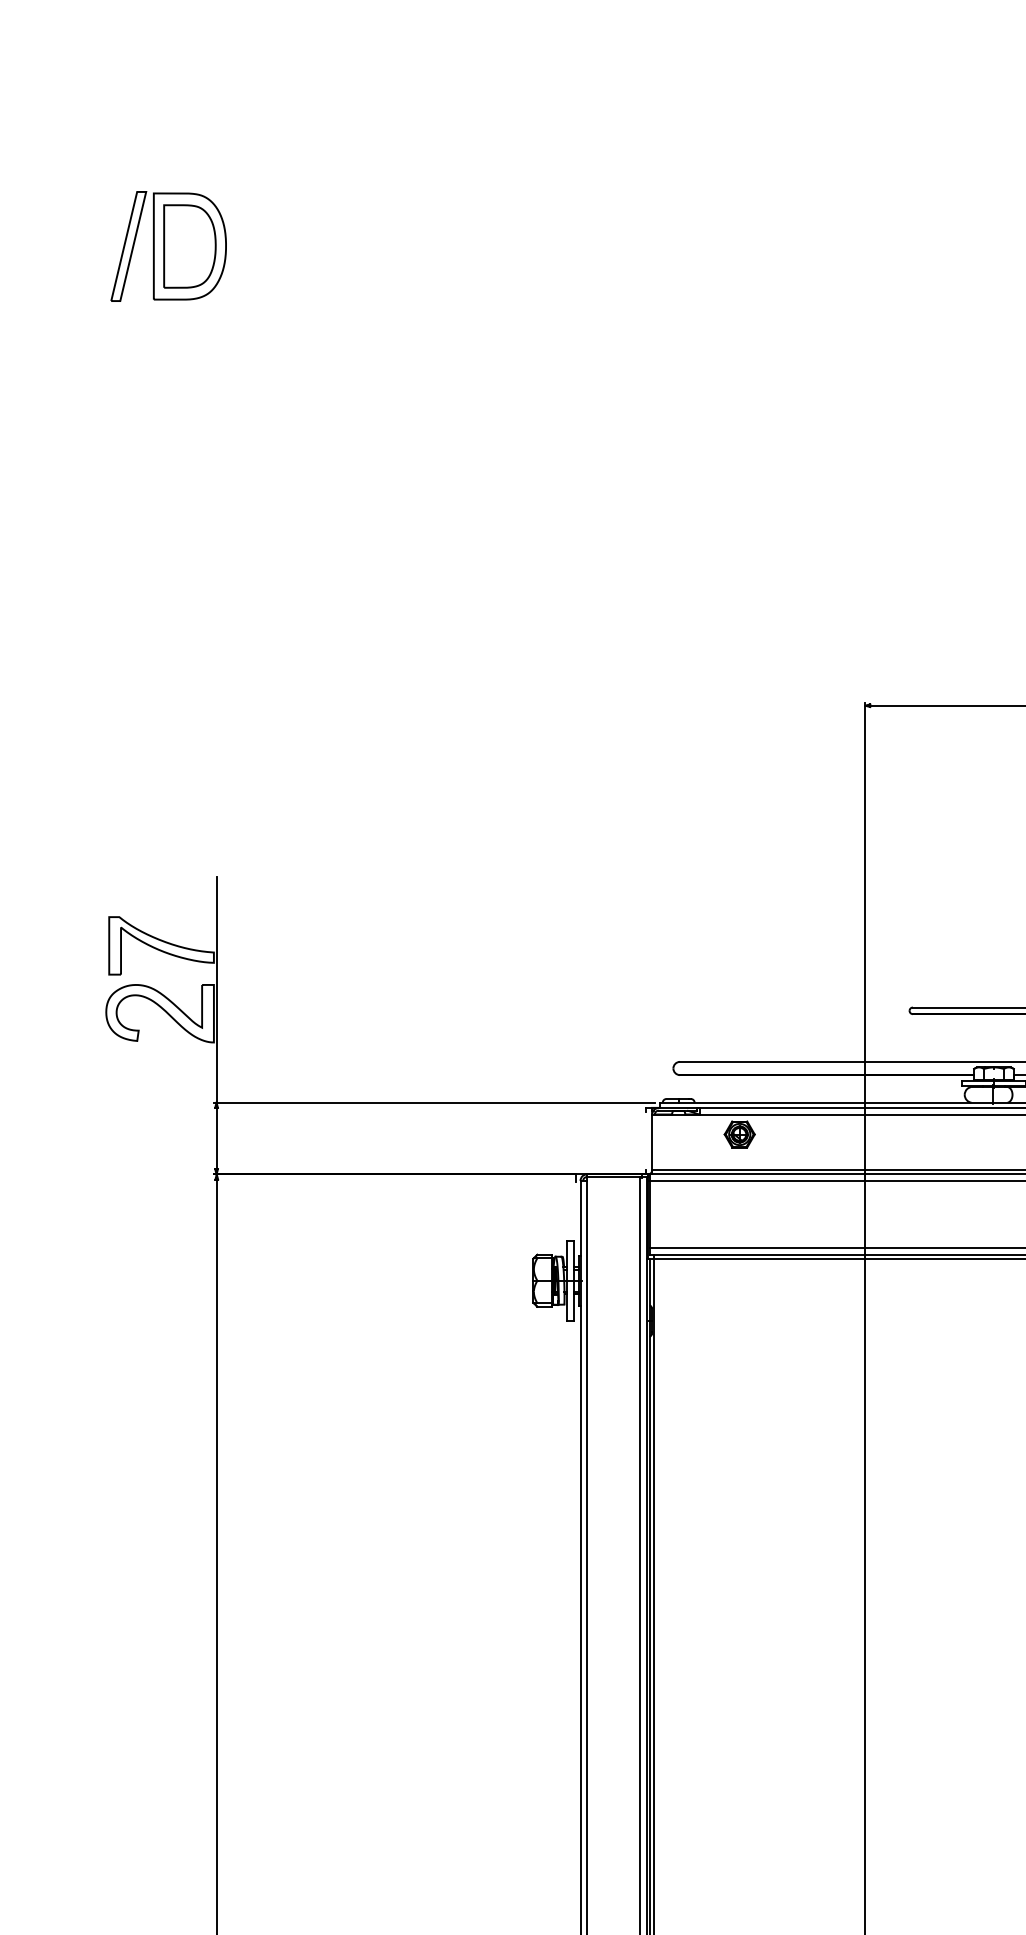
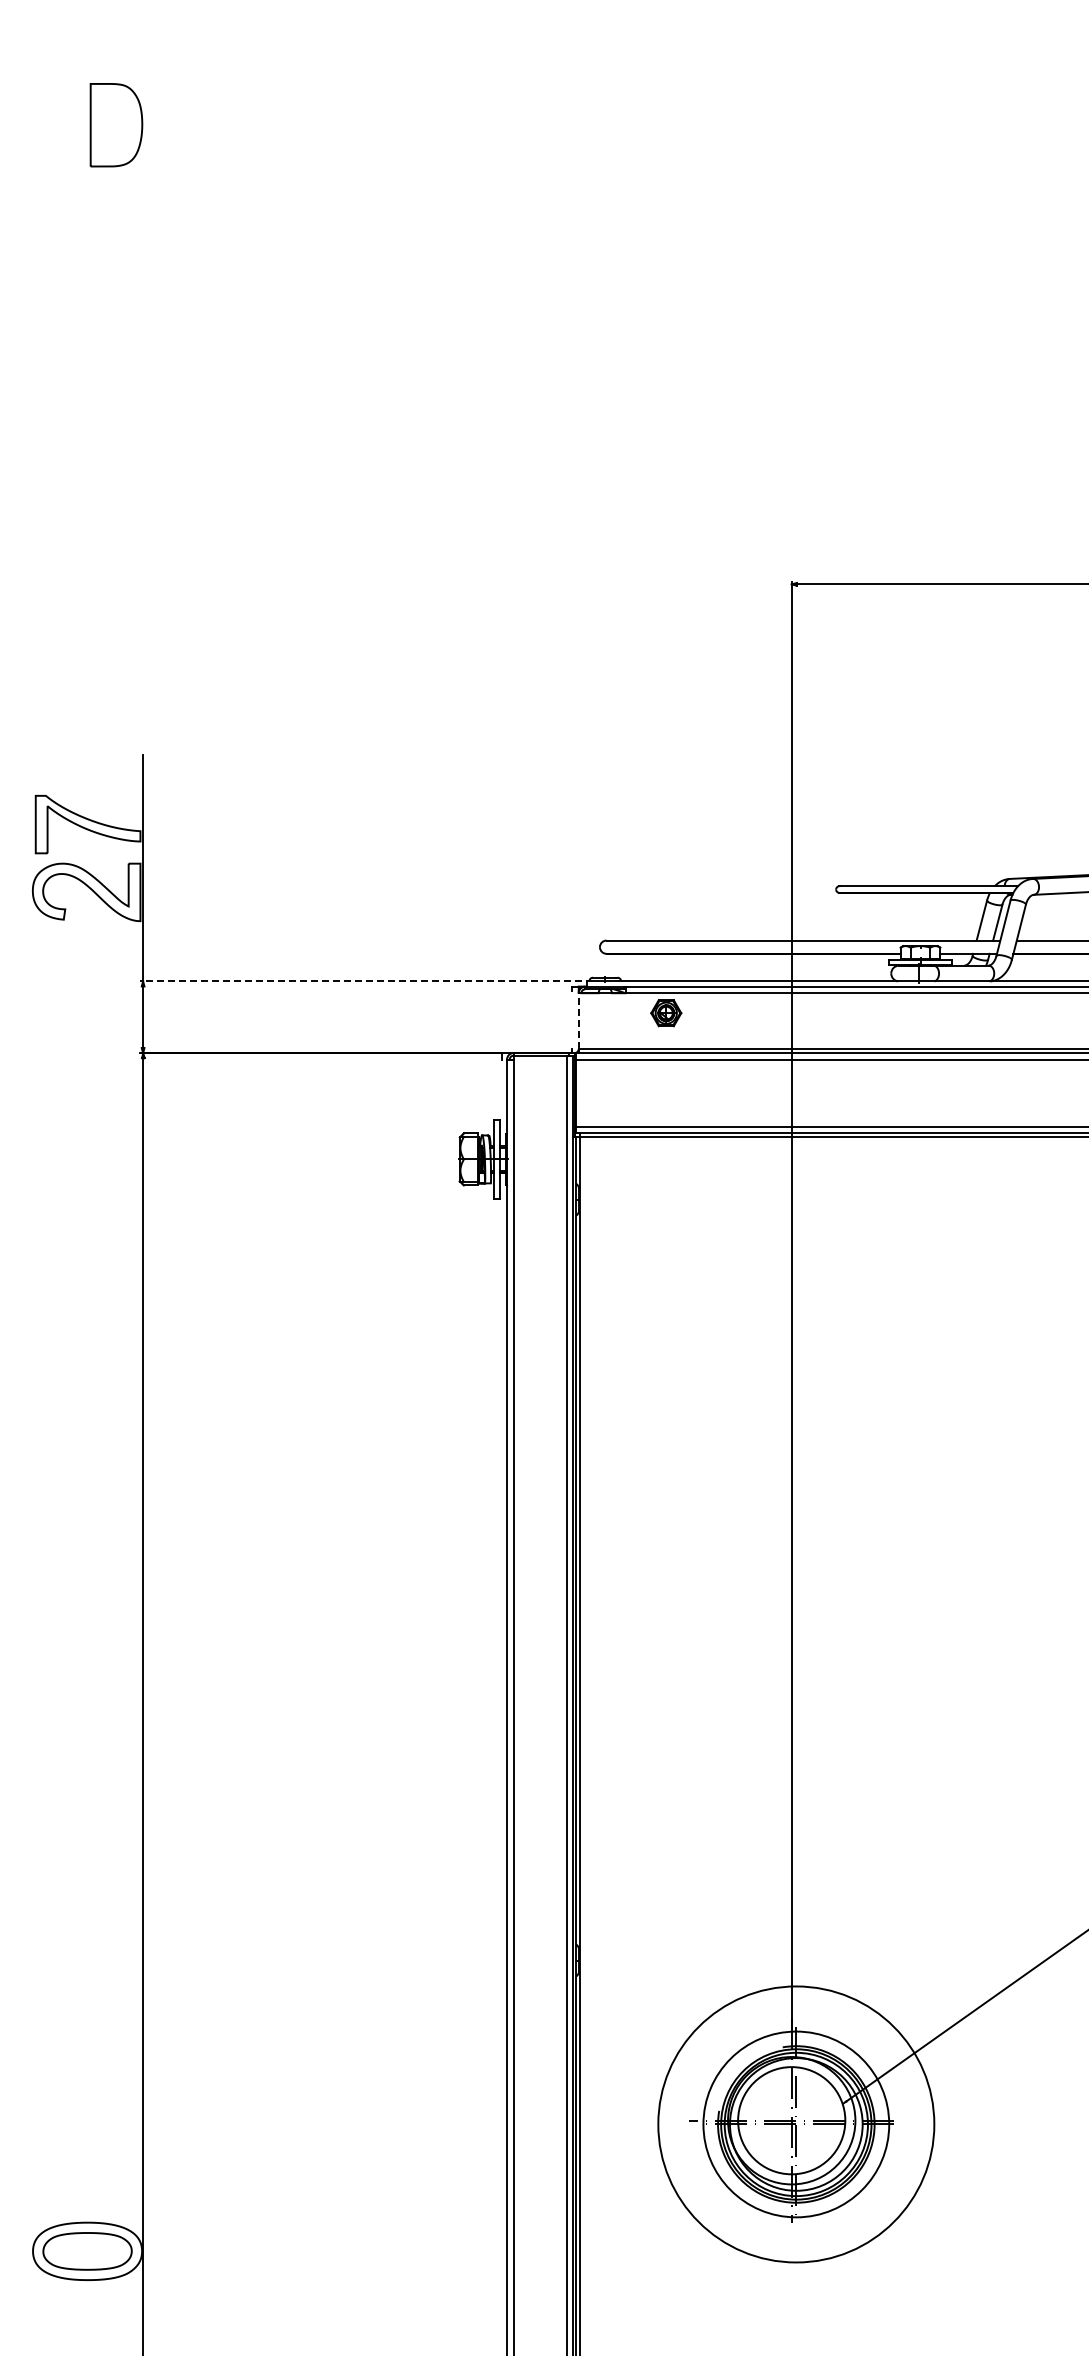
part: (168, 245) -> (95, 124), removed
line: (434, 1102) -> (361, 981), solid -> dashed
line: (651, 1142) -> (578, 1021), solid -> dashed

